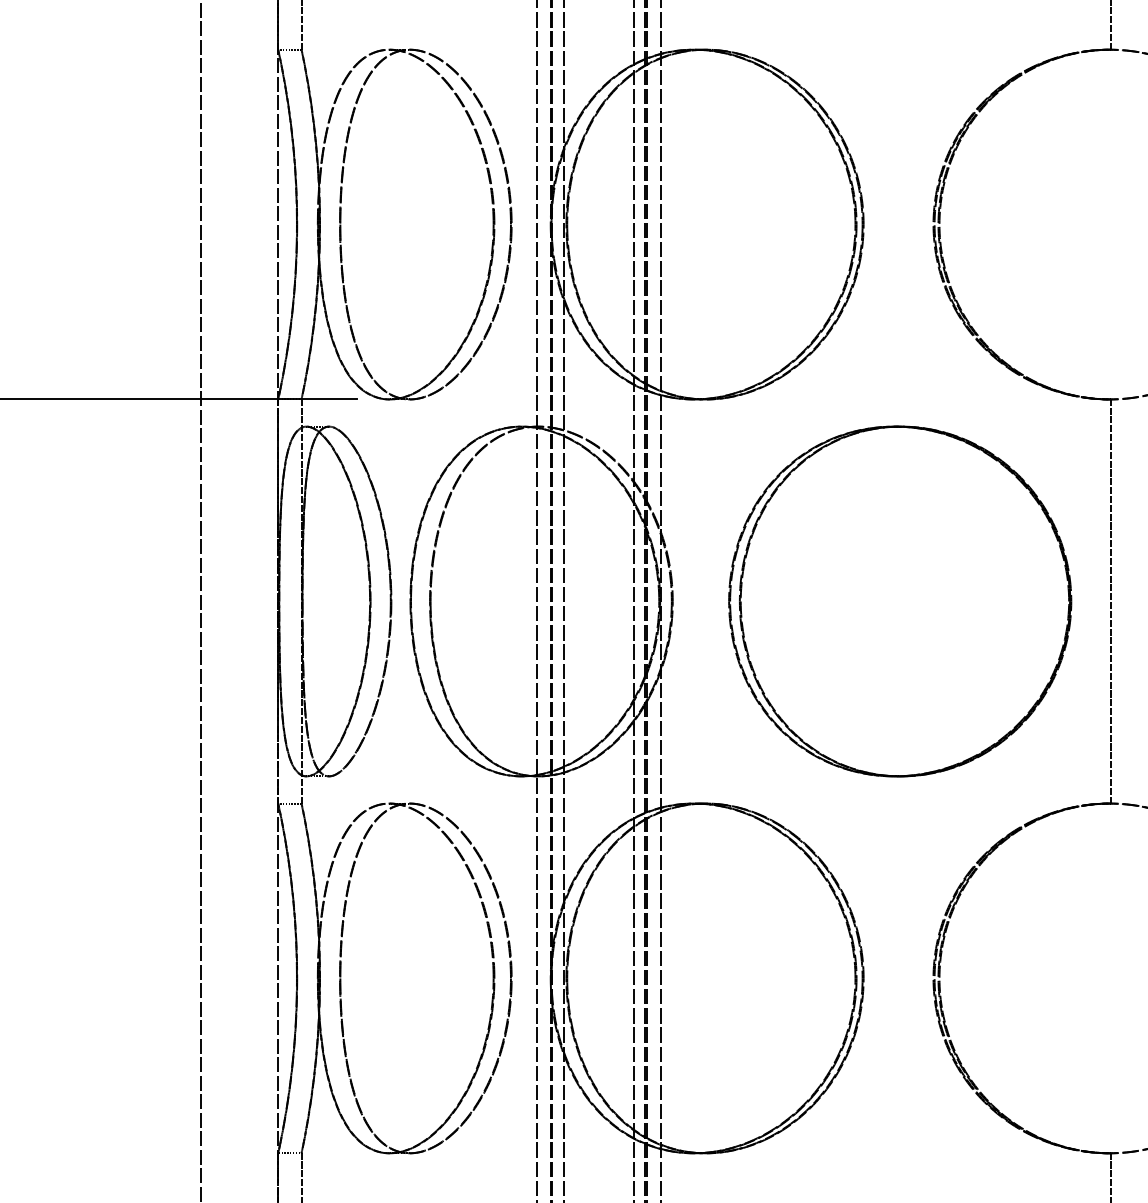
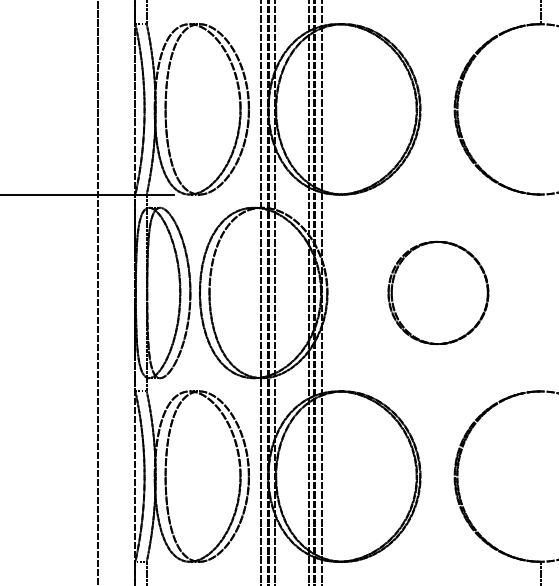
part: (900, 600) -> (438, 292), size x0.6
line: (1109, 600) -> (540, 292), removed

